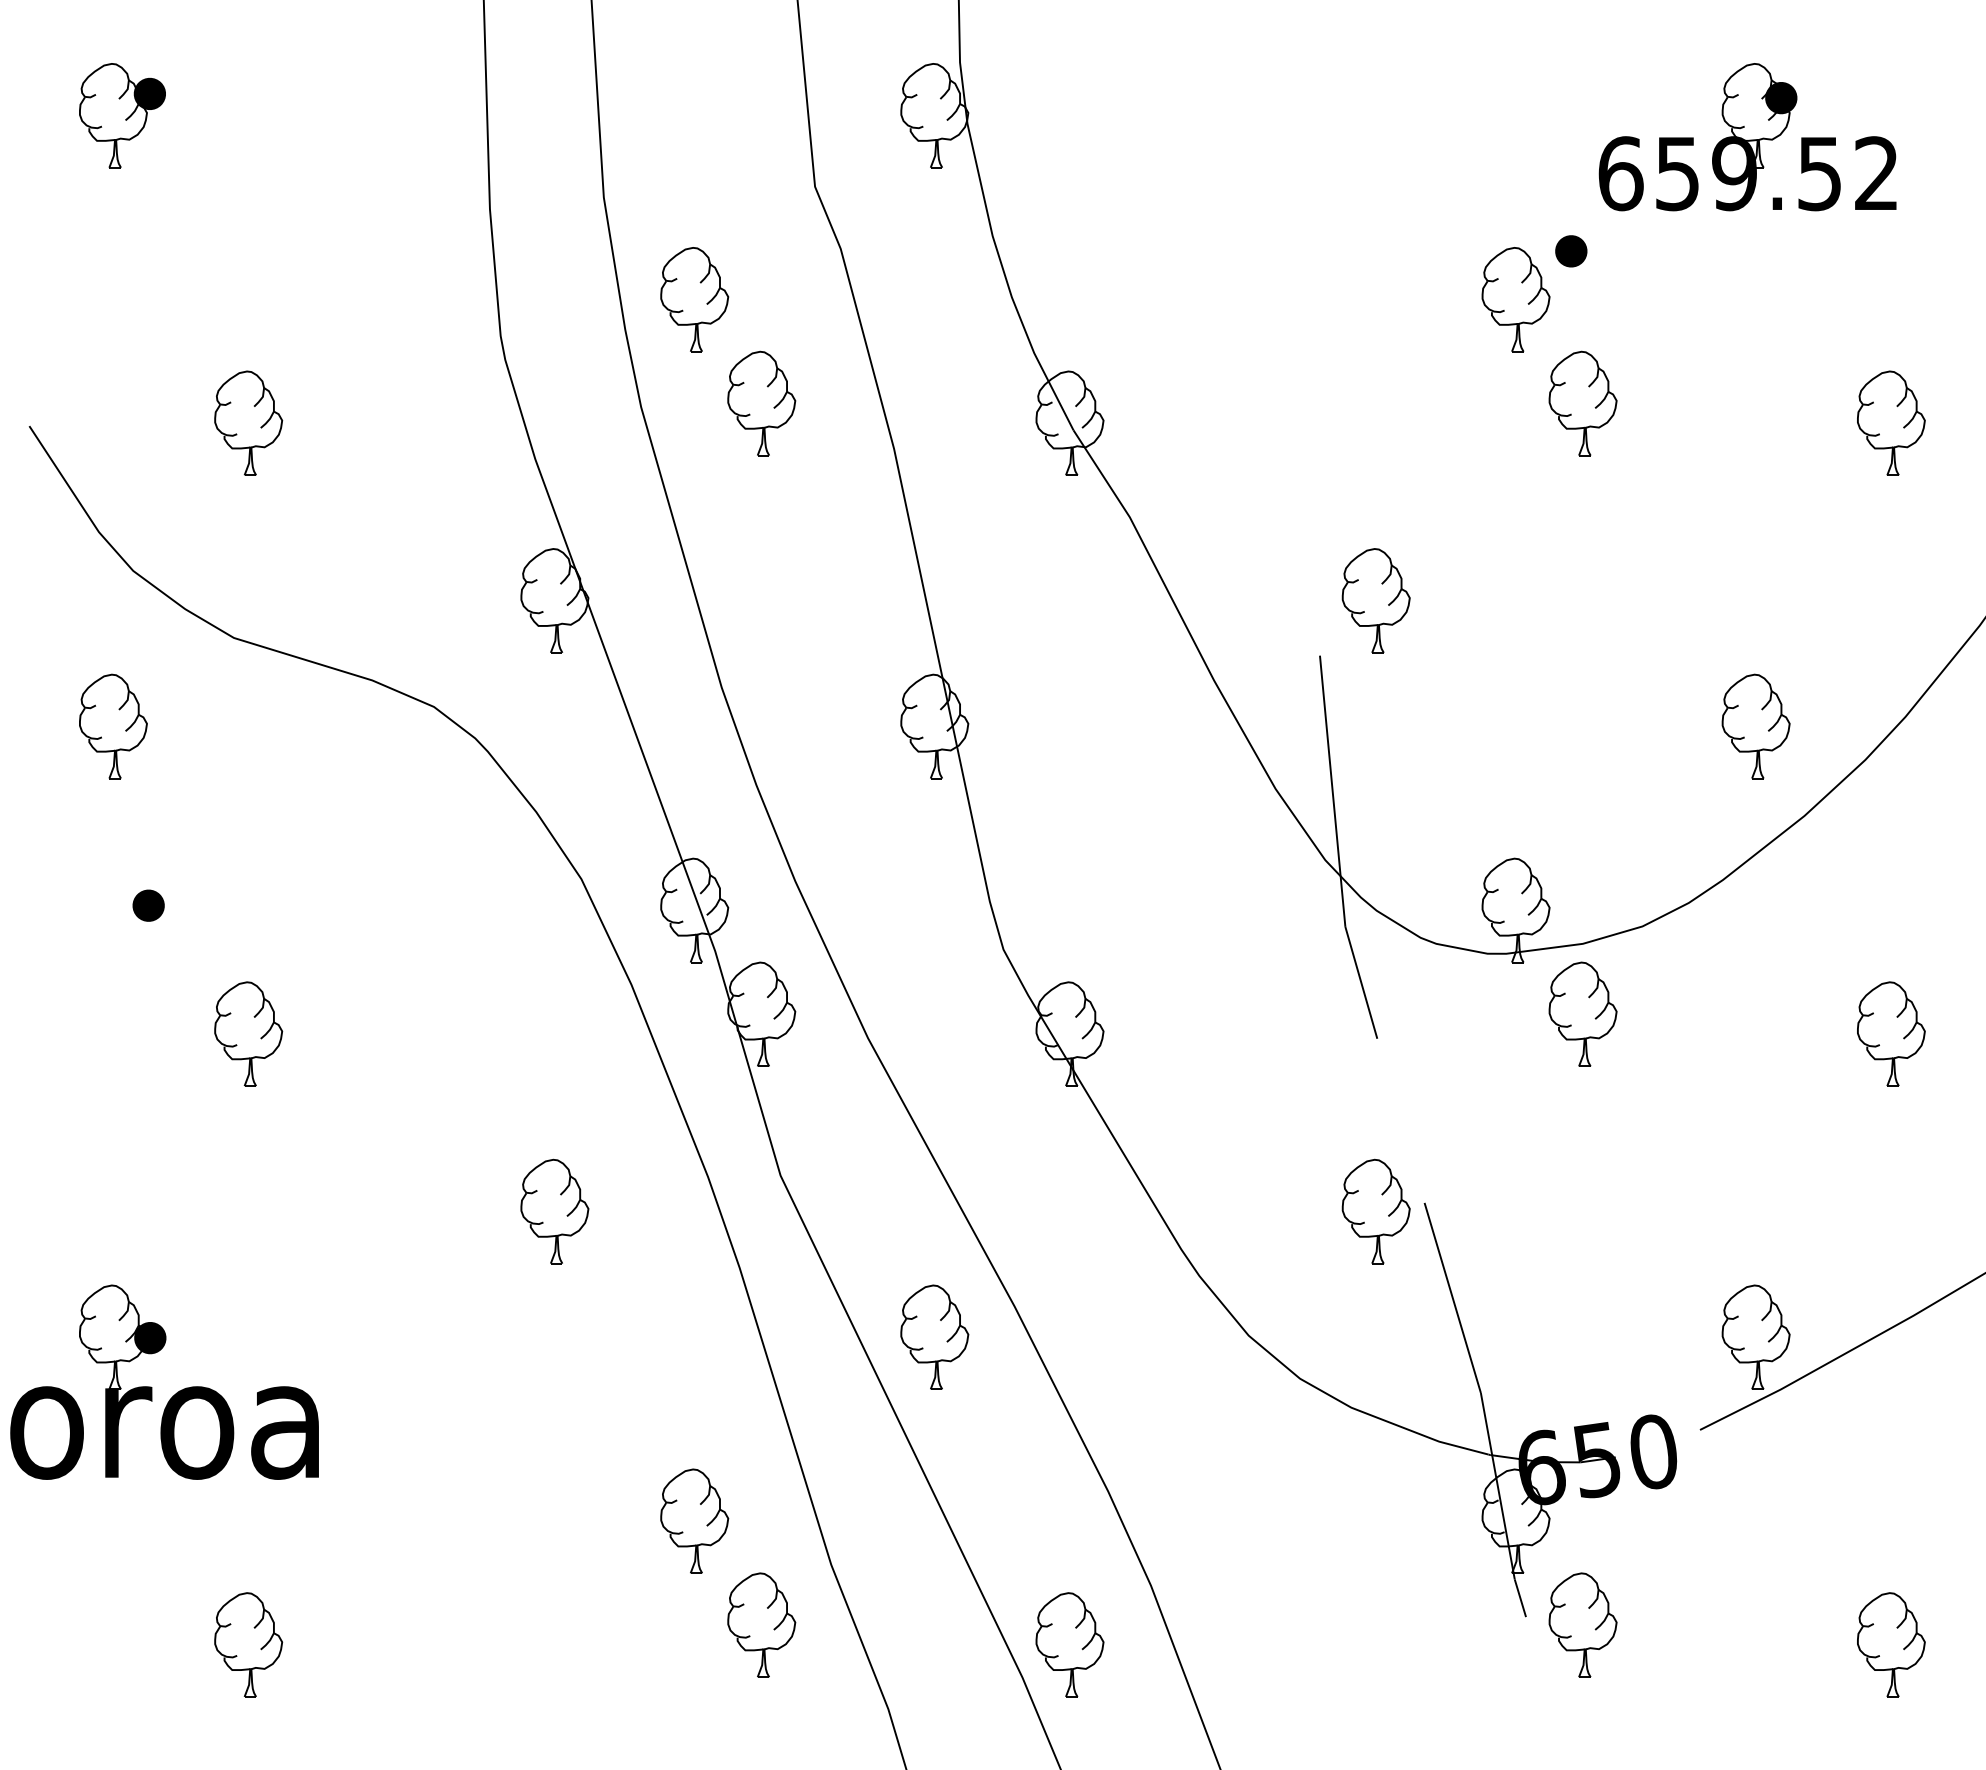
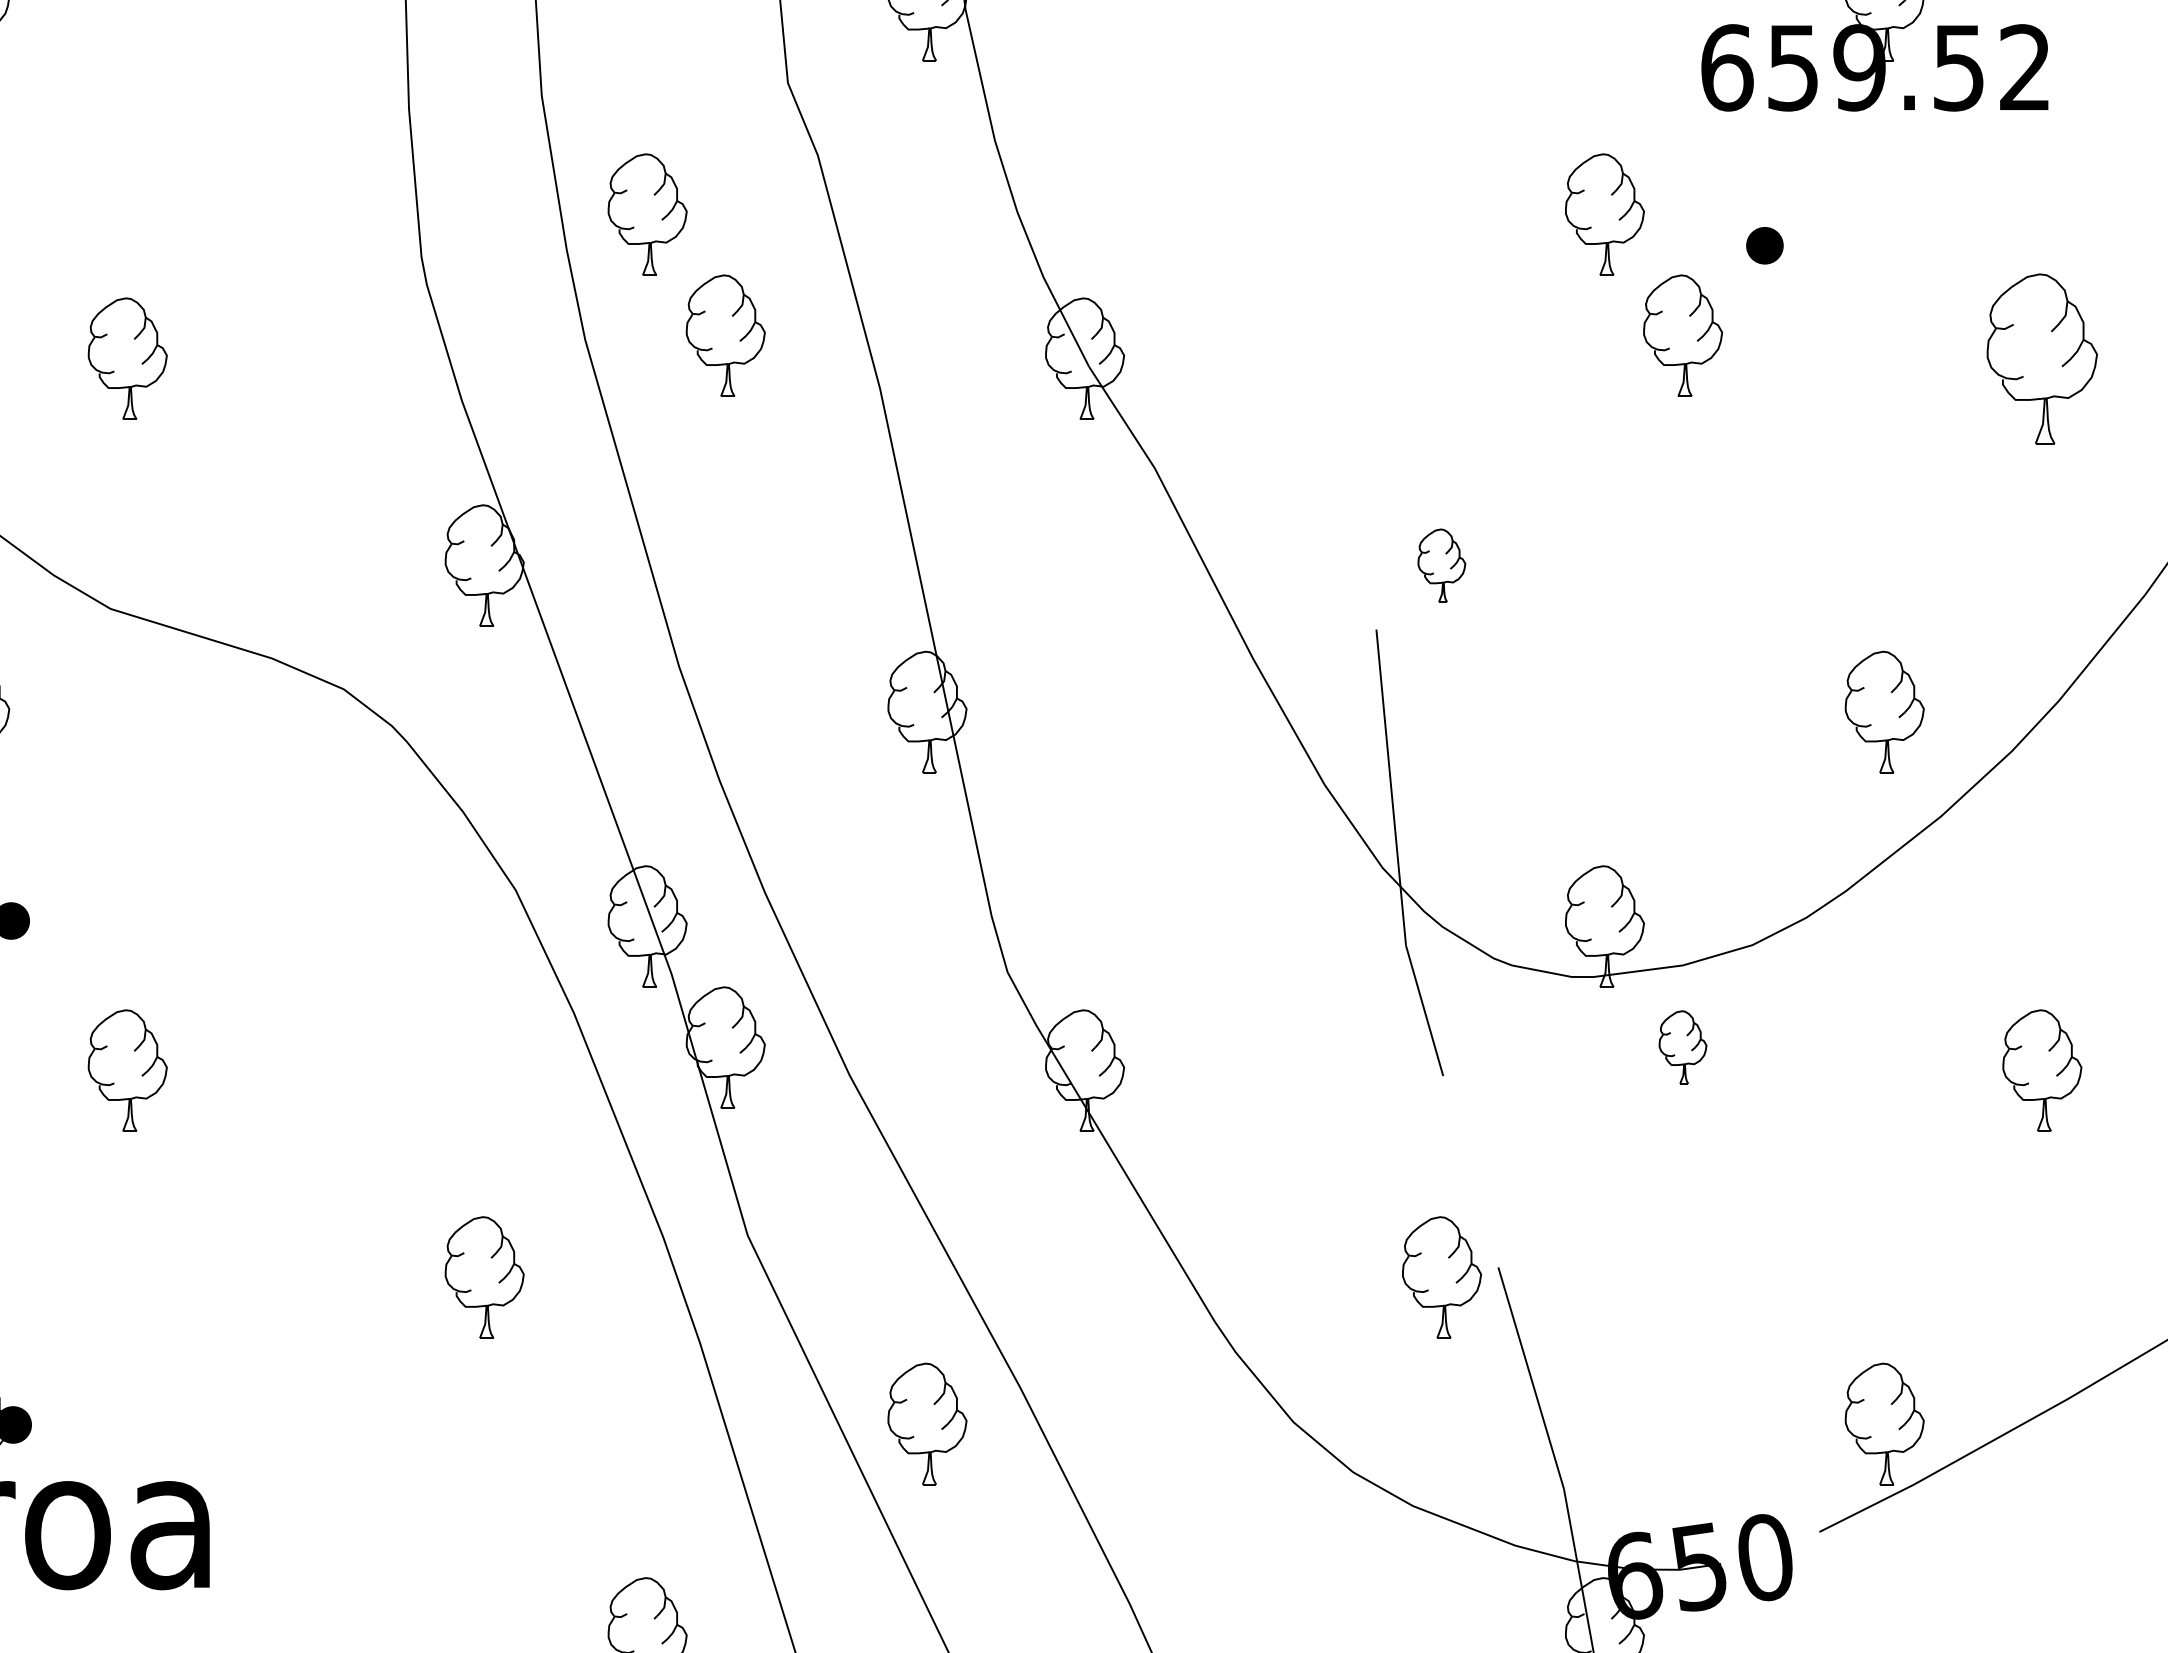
part: (1571, 251) -> (1765, 245), moved
part: (1891, 422) -> (2042, 357), size x1.4
part: (1375, 600) -> (1441, 565), size x0.6
part: (1582, 1013) -> (1682, 1046), size x0.6

